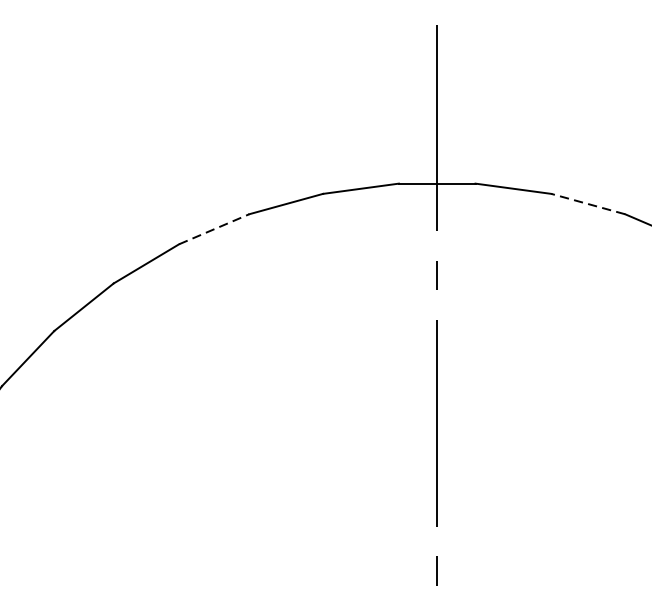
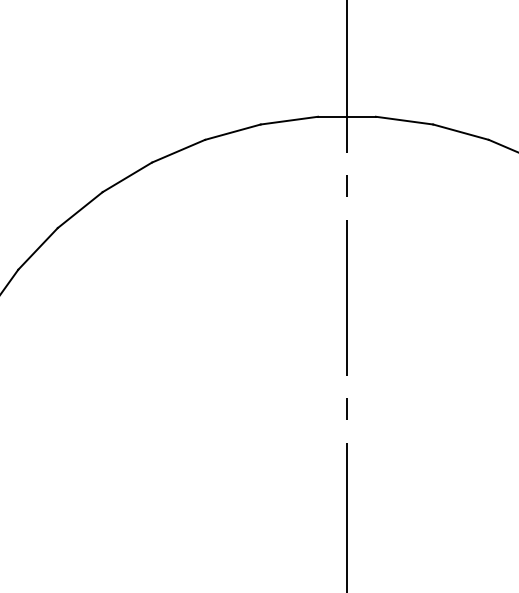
line: (587, 204) -> (460, 132), dashed -> solid
line: (214, 229) -> (178, 151), dashed -> solid

